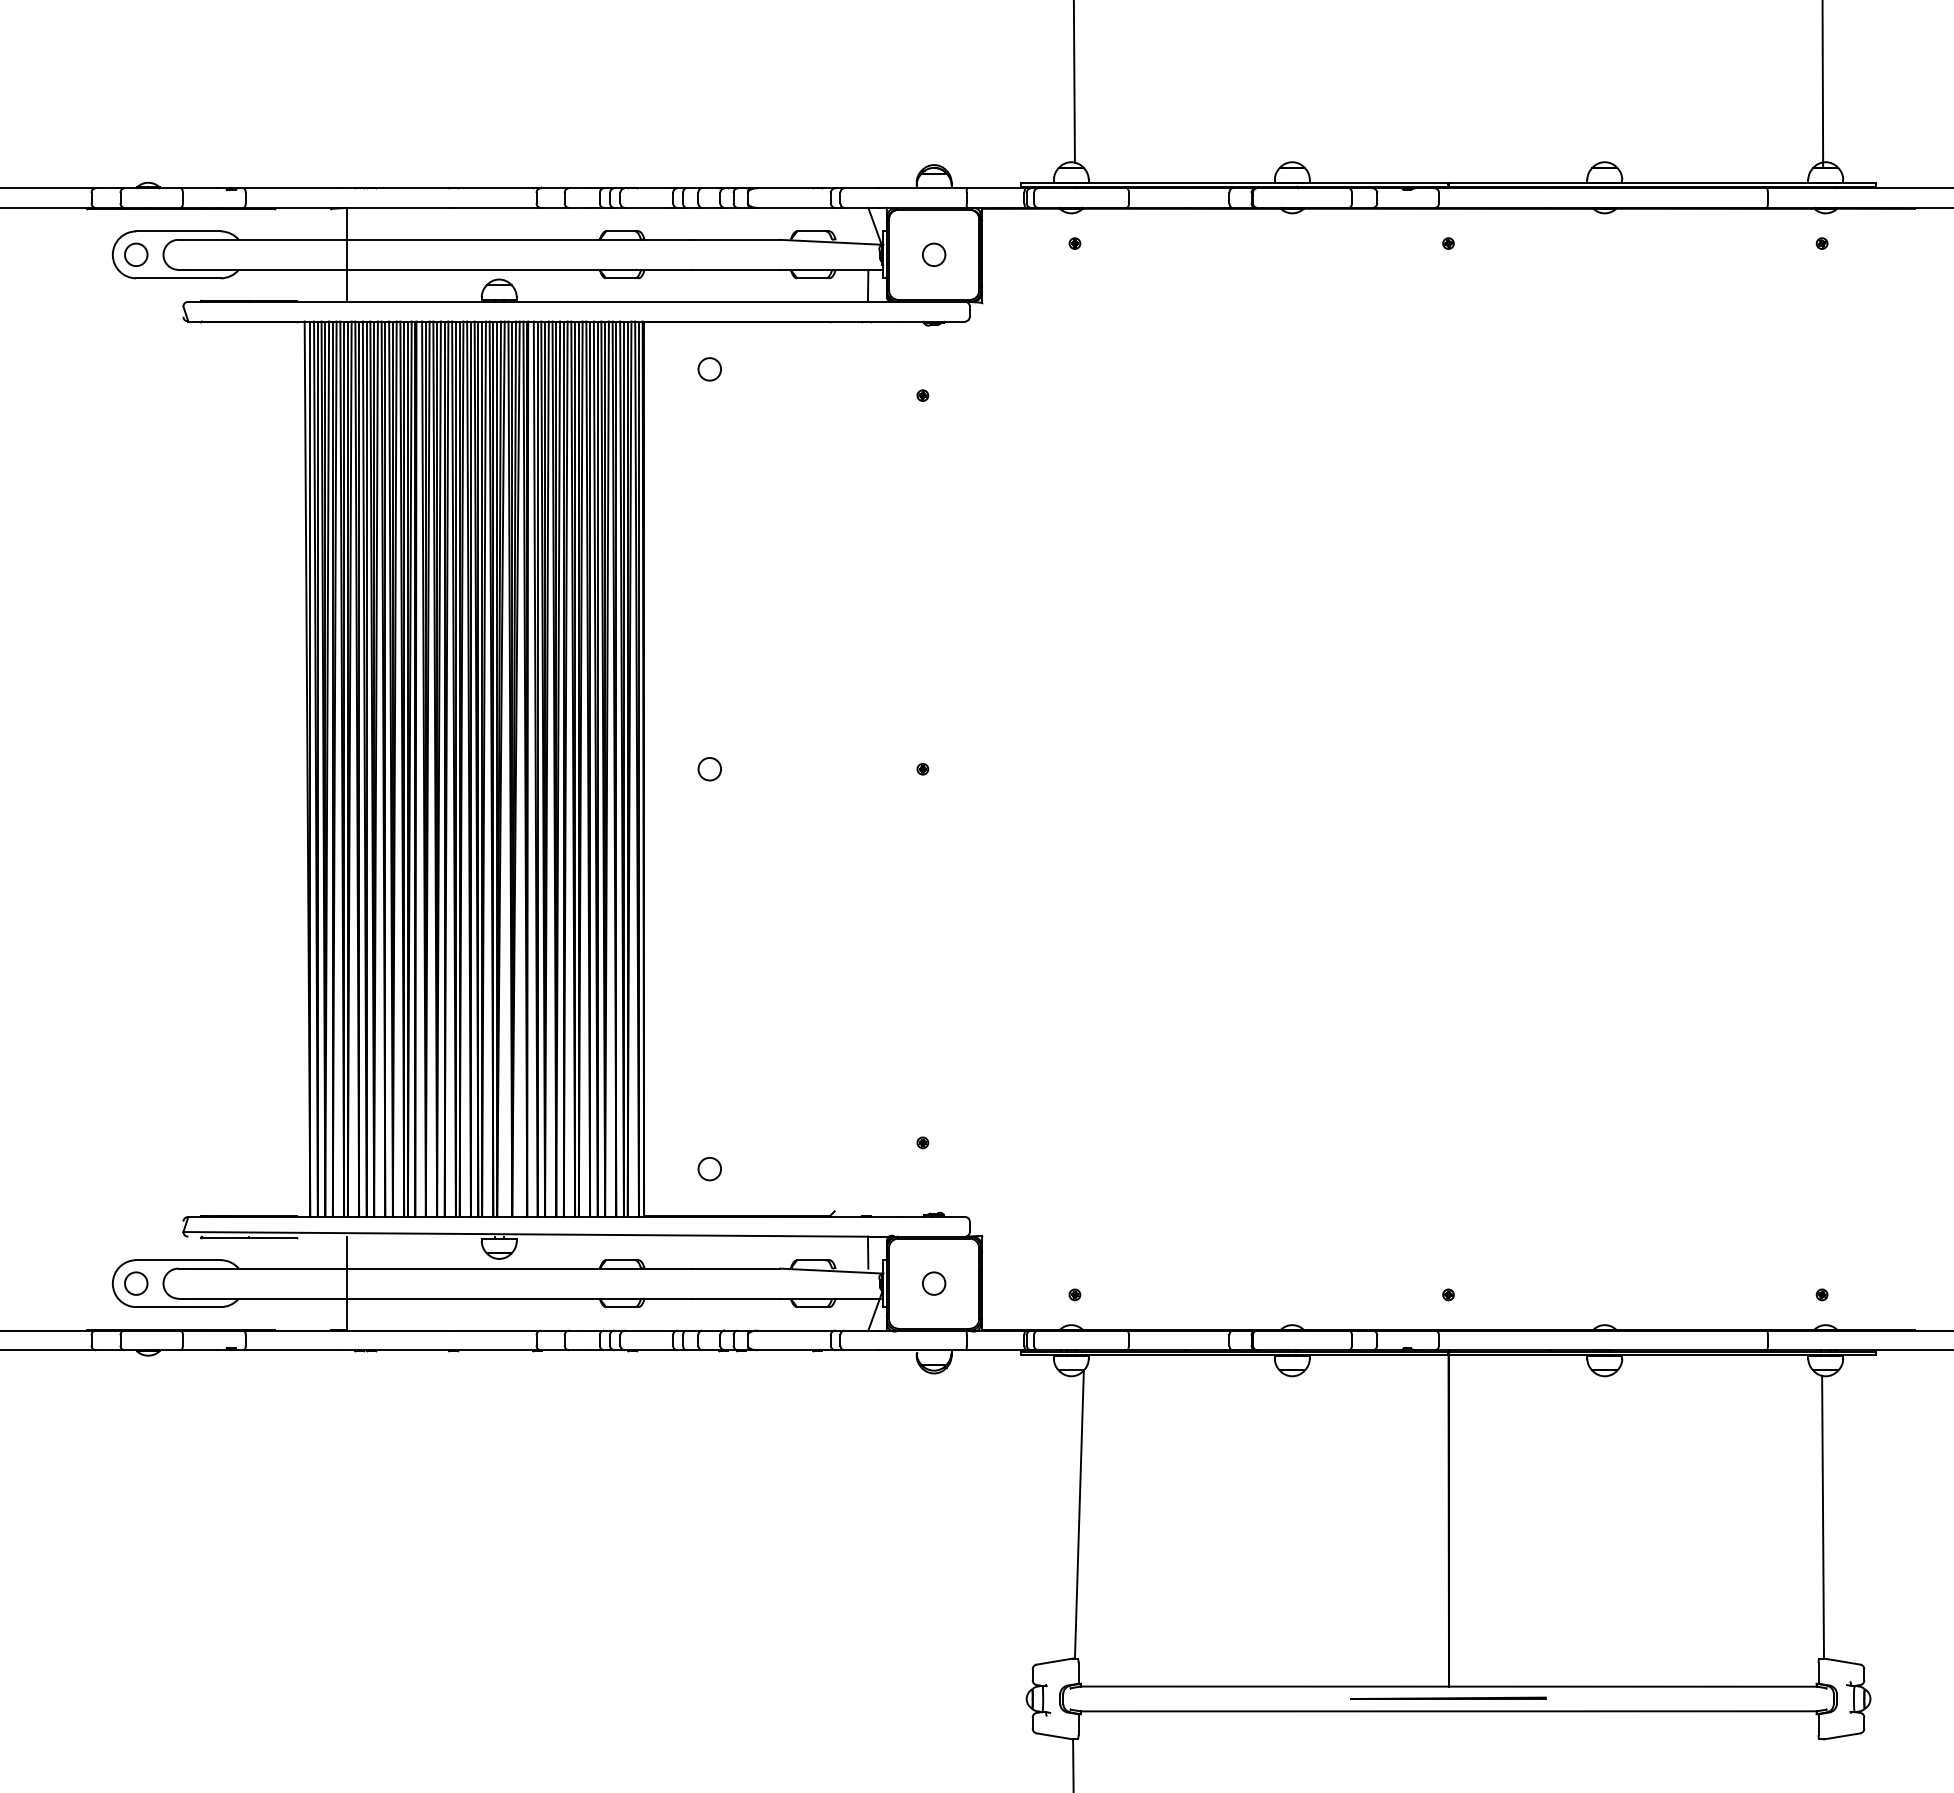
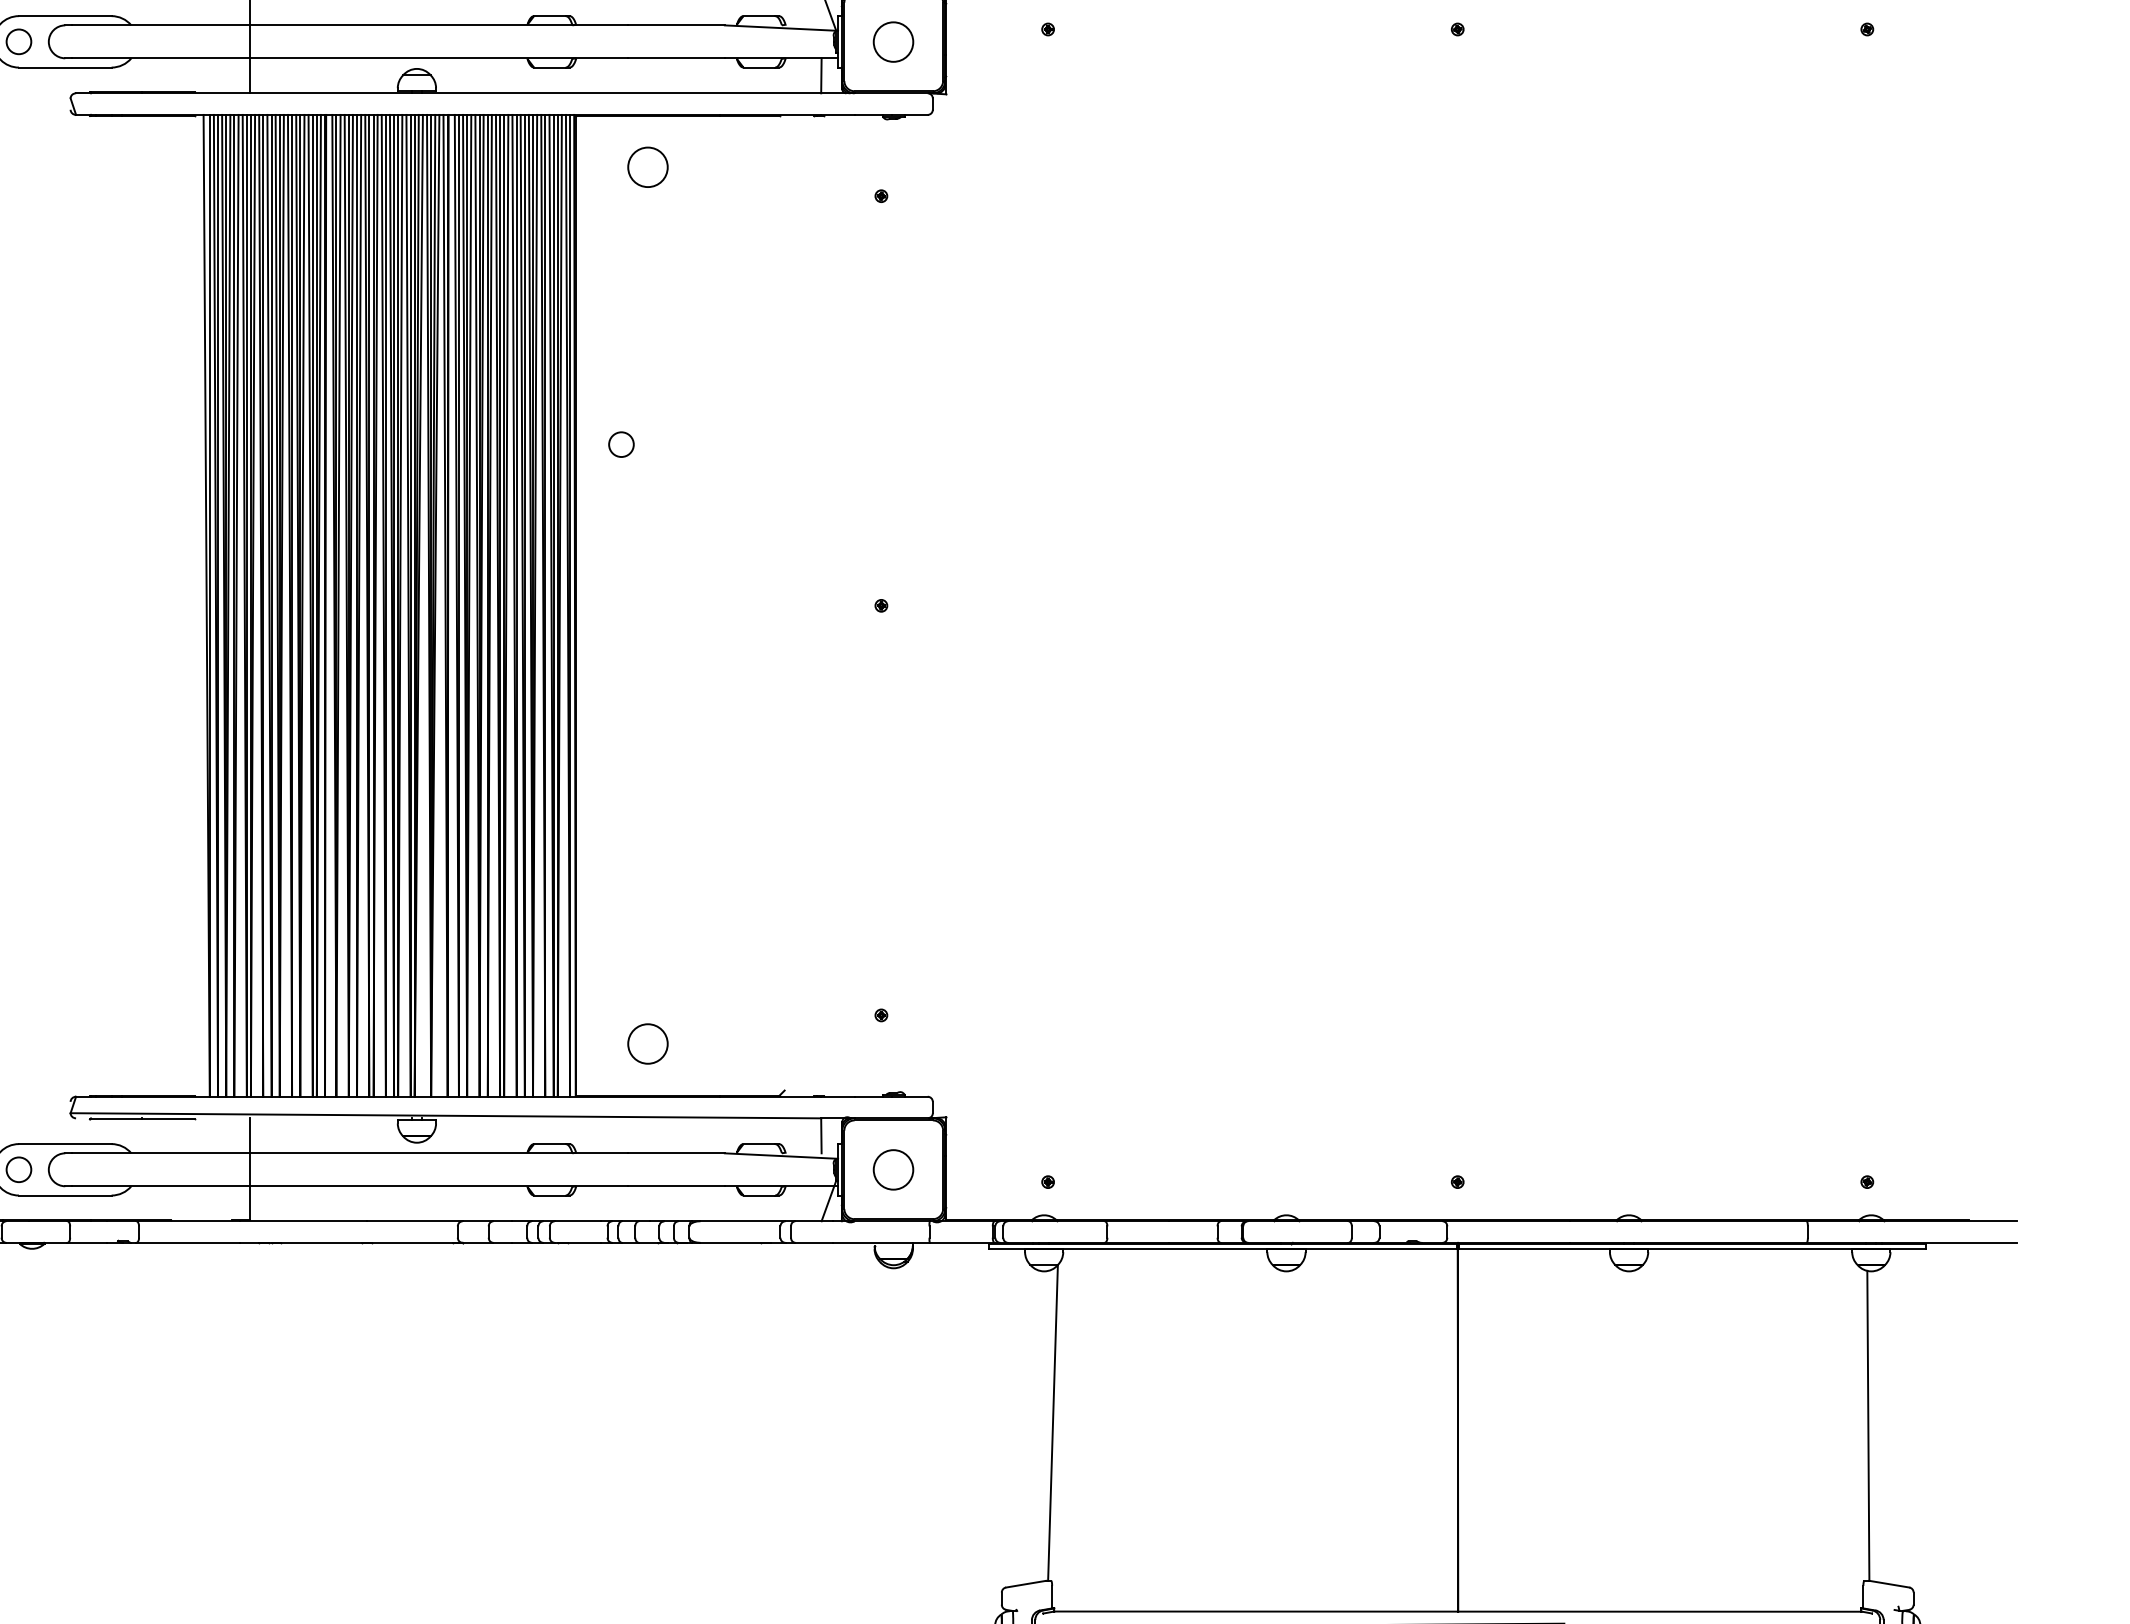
circle: (934, 254) -> (894, 41), size x1.6
circle: (709, 369) -> (647, 167), size x1.6
circle: (709, 769) -> (621, 444), moved
circle: (709, 1169) -> (647, 1044), size x1.6
circle: (934, 1283) -> (894, 1169), size x1.6

